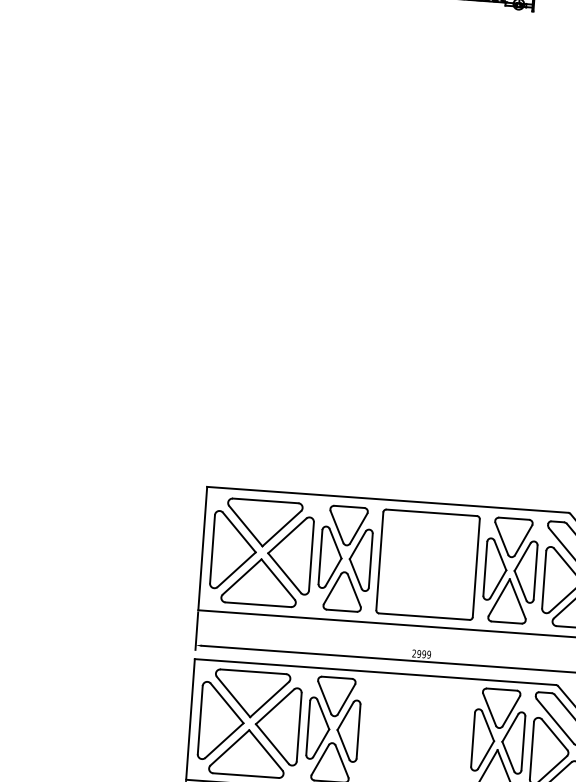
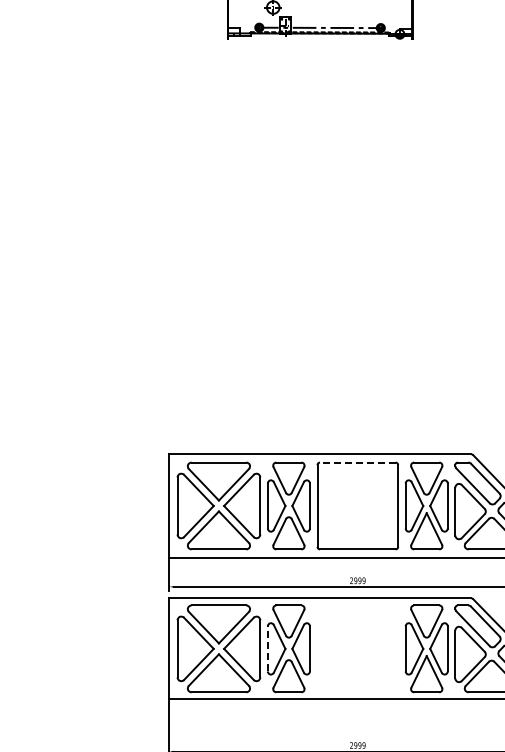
line: (431, 512) -> (357, 462), solid -> dashed
line: (307, 727) -> (267, 648), solid -> dashed

